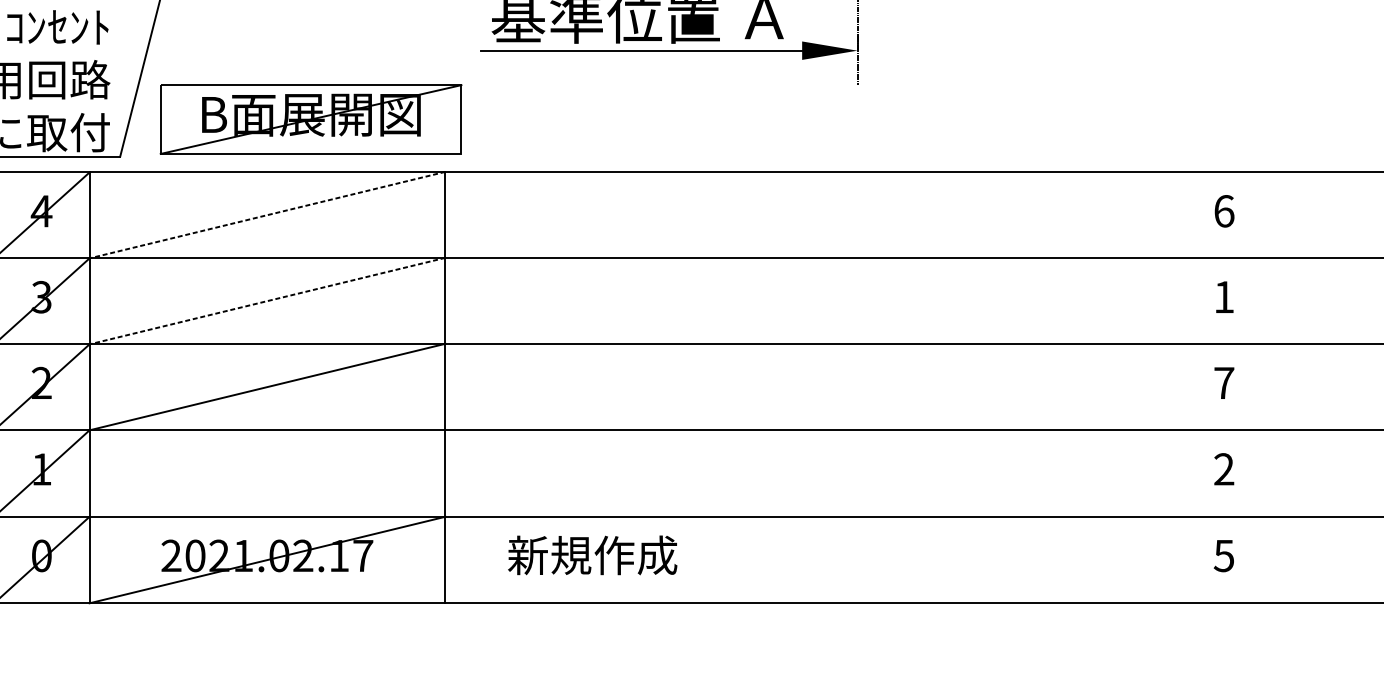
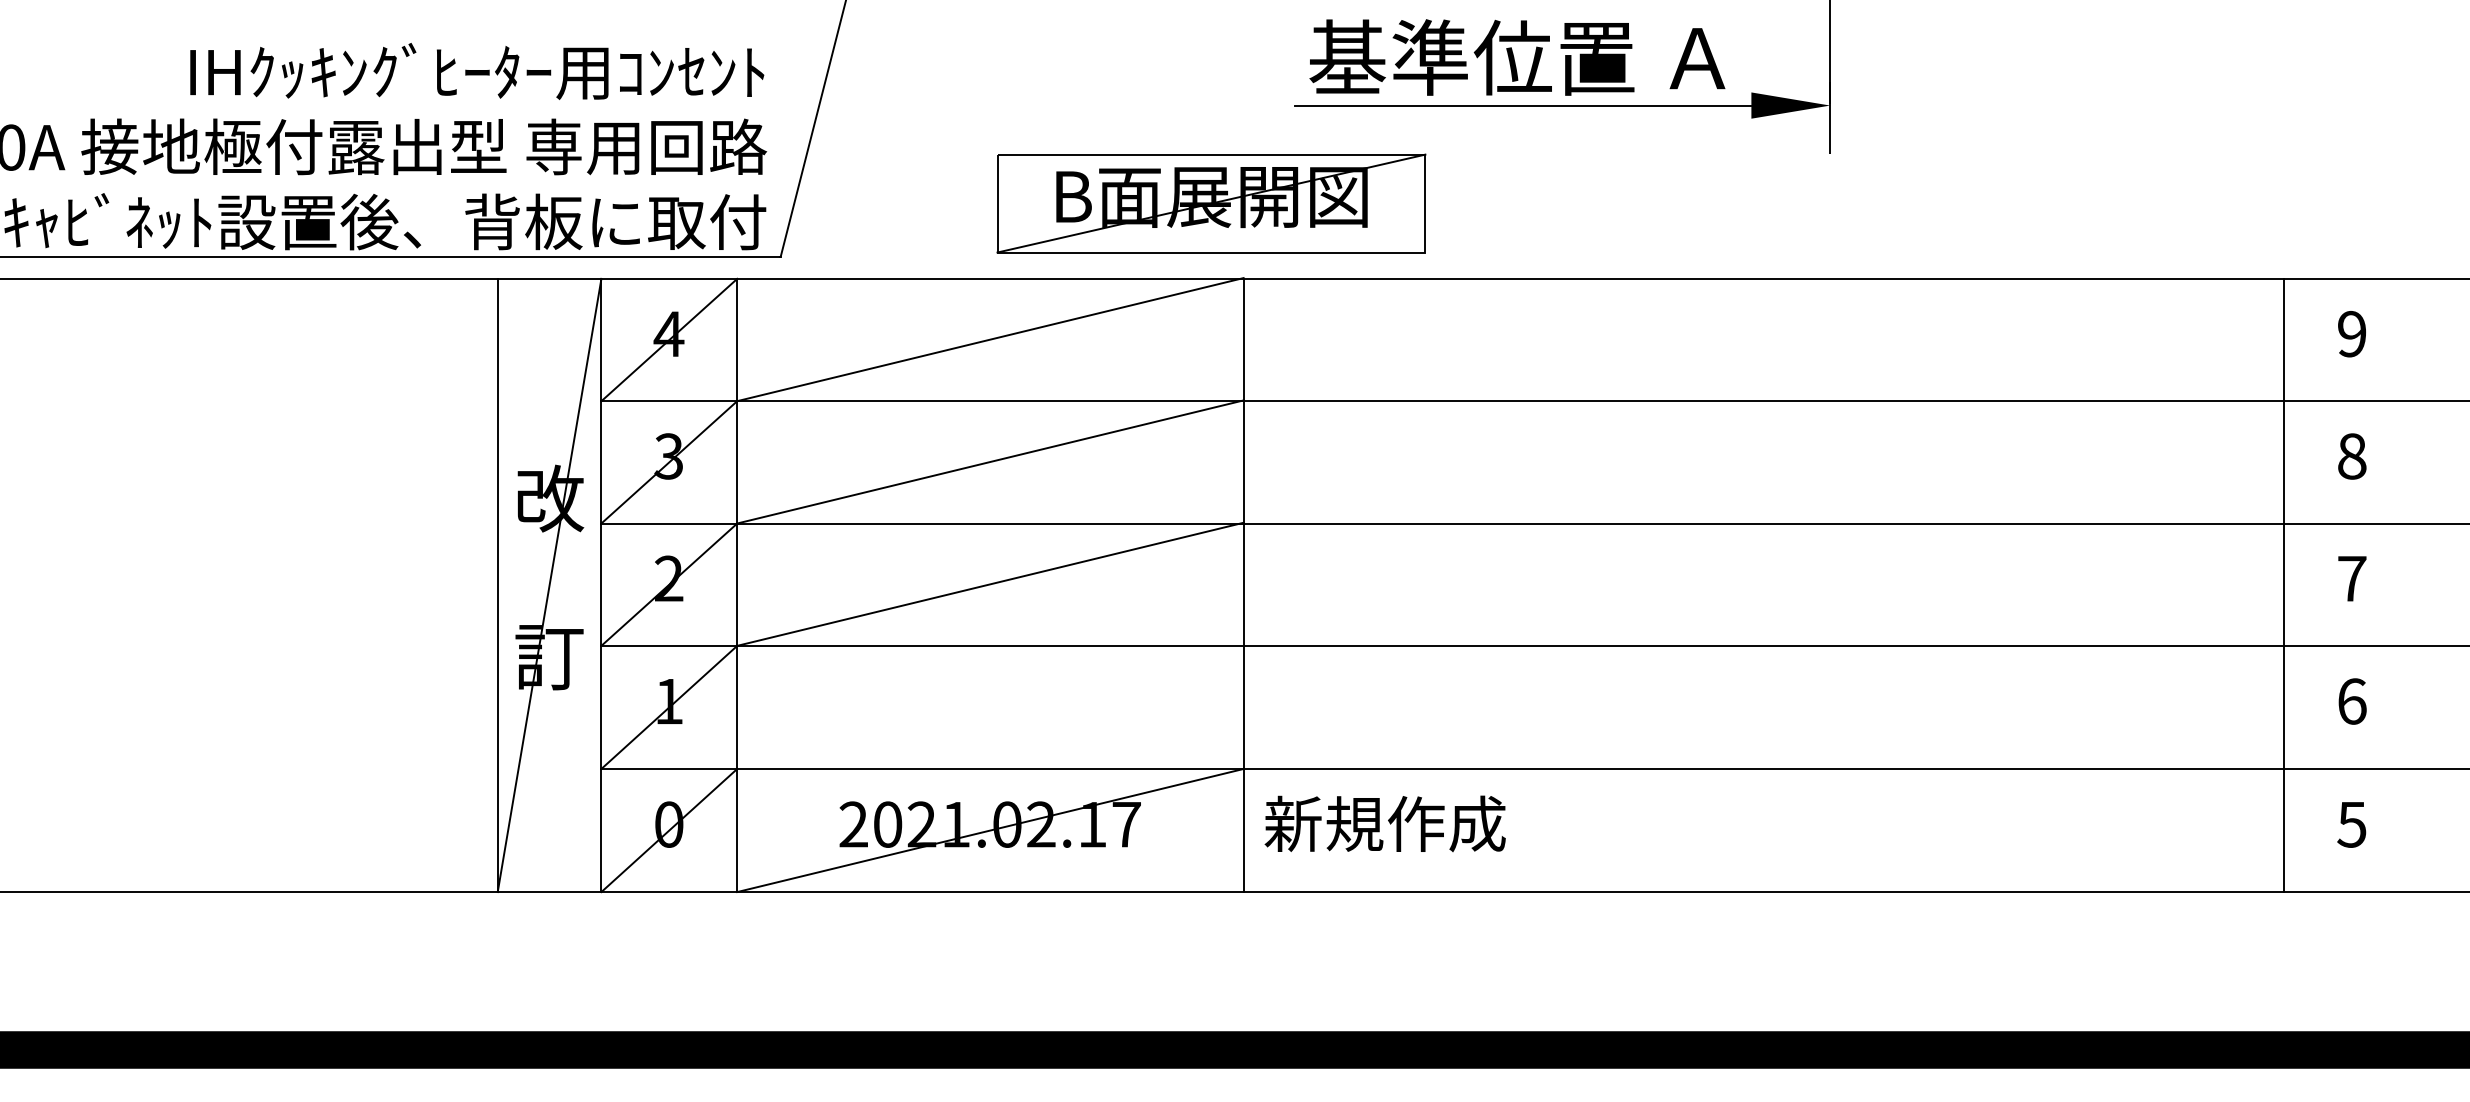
part: (311, 119) -> (1211, 203), moved
text: (1224, 210) -> (2352, 333), 6 -> 9
line: (267, 215) -> (990, 339), dashed -> solid
text: (1224, 297) -> (2352, 456), 1 -> 8
line: (267, 300) -> (990, 461), dashed -> solid
line: (1176, 387) -> (2284, 585), added
text: (1224, 469) -> (2352, 701), 2 -> 6
text: (592, 555) -> (1384, 823), moved

